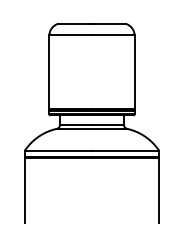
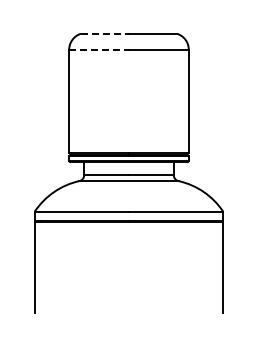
line: (75, 23) -> (105, 33), solid -> dashed
line: (70, 35) -> (99, 49), solid -> dashed

